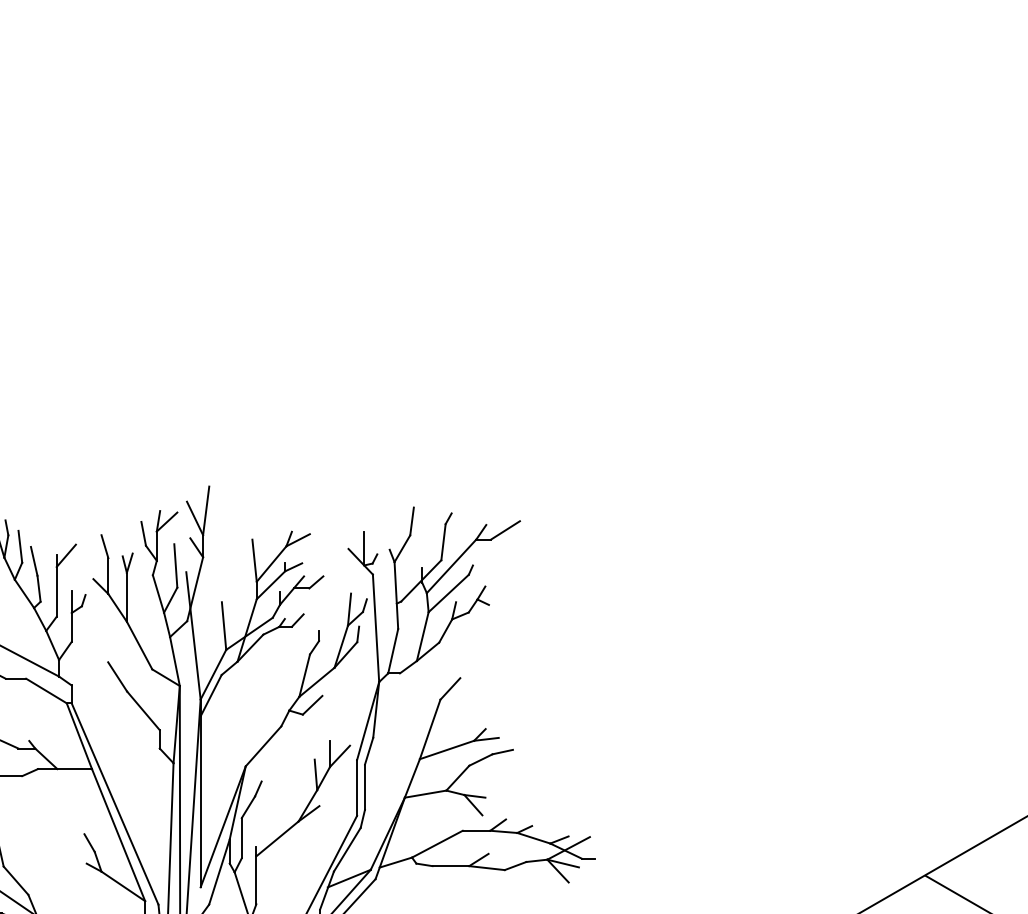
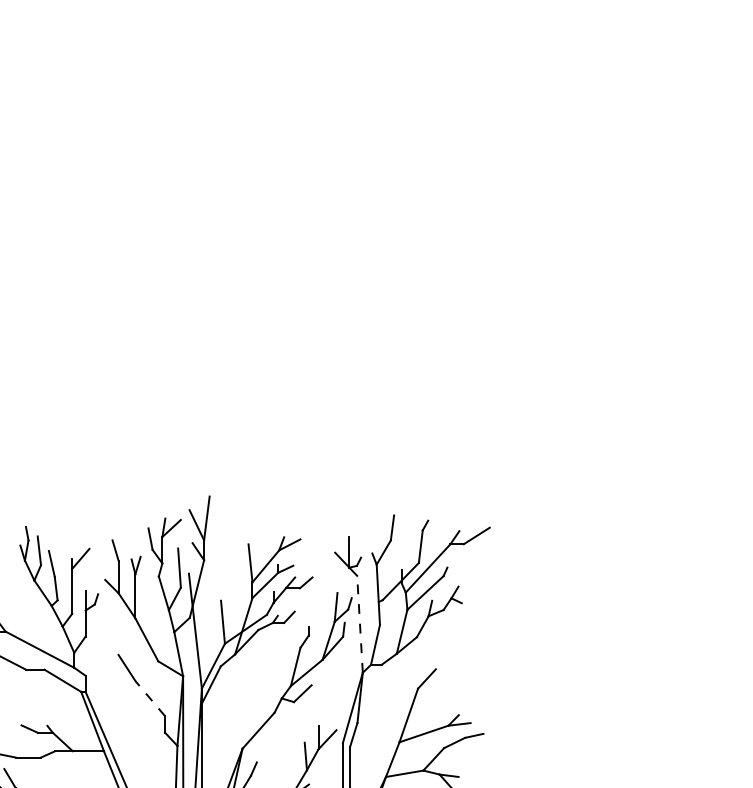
line: (376, 628) -> (360, 624), solid -> dashed
line: (143, 710) -> (150, 698), solid -> dashed

